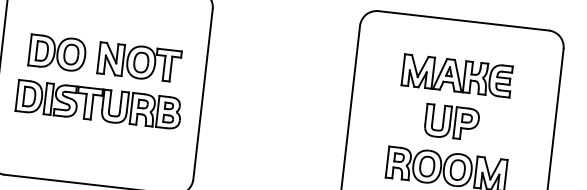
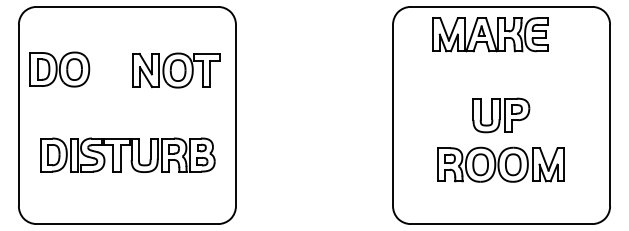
part: (57, 52) -> (59, 69), moved
part: (139, 62) -> (176, 70), moved
part: (457, 75) -> (490, 34), moved
part: (98, 104) -> (127, 154), moved

